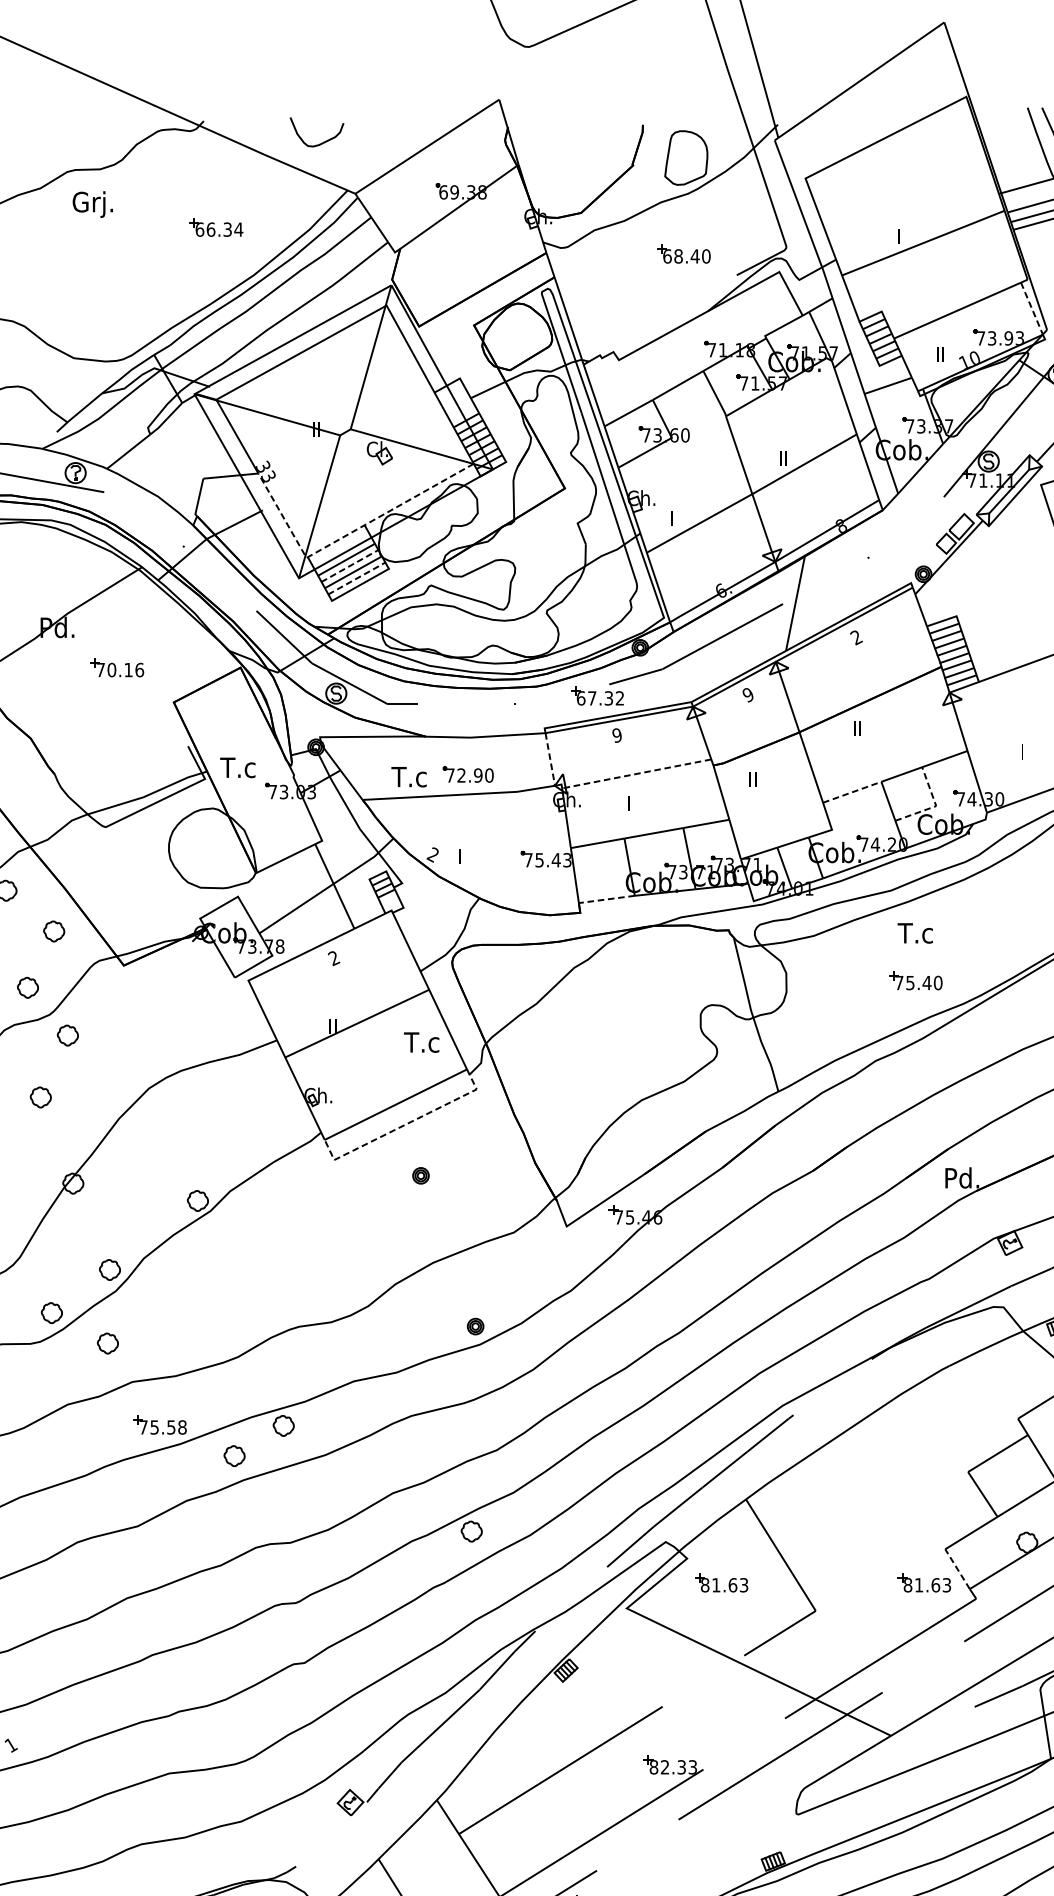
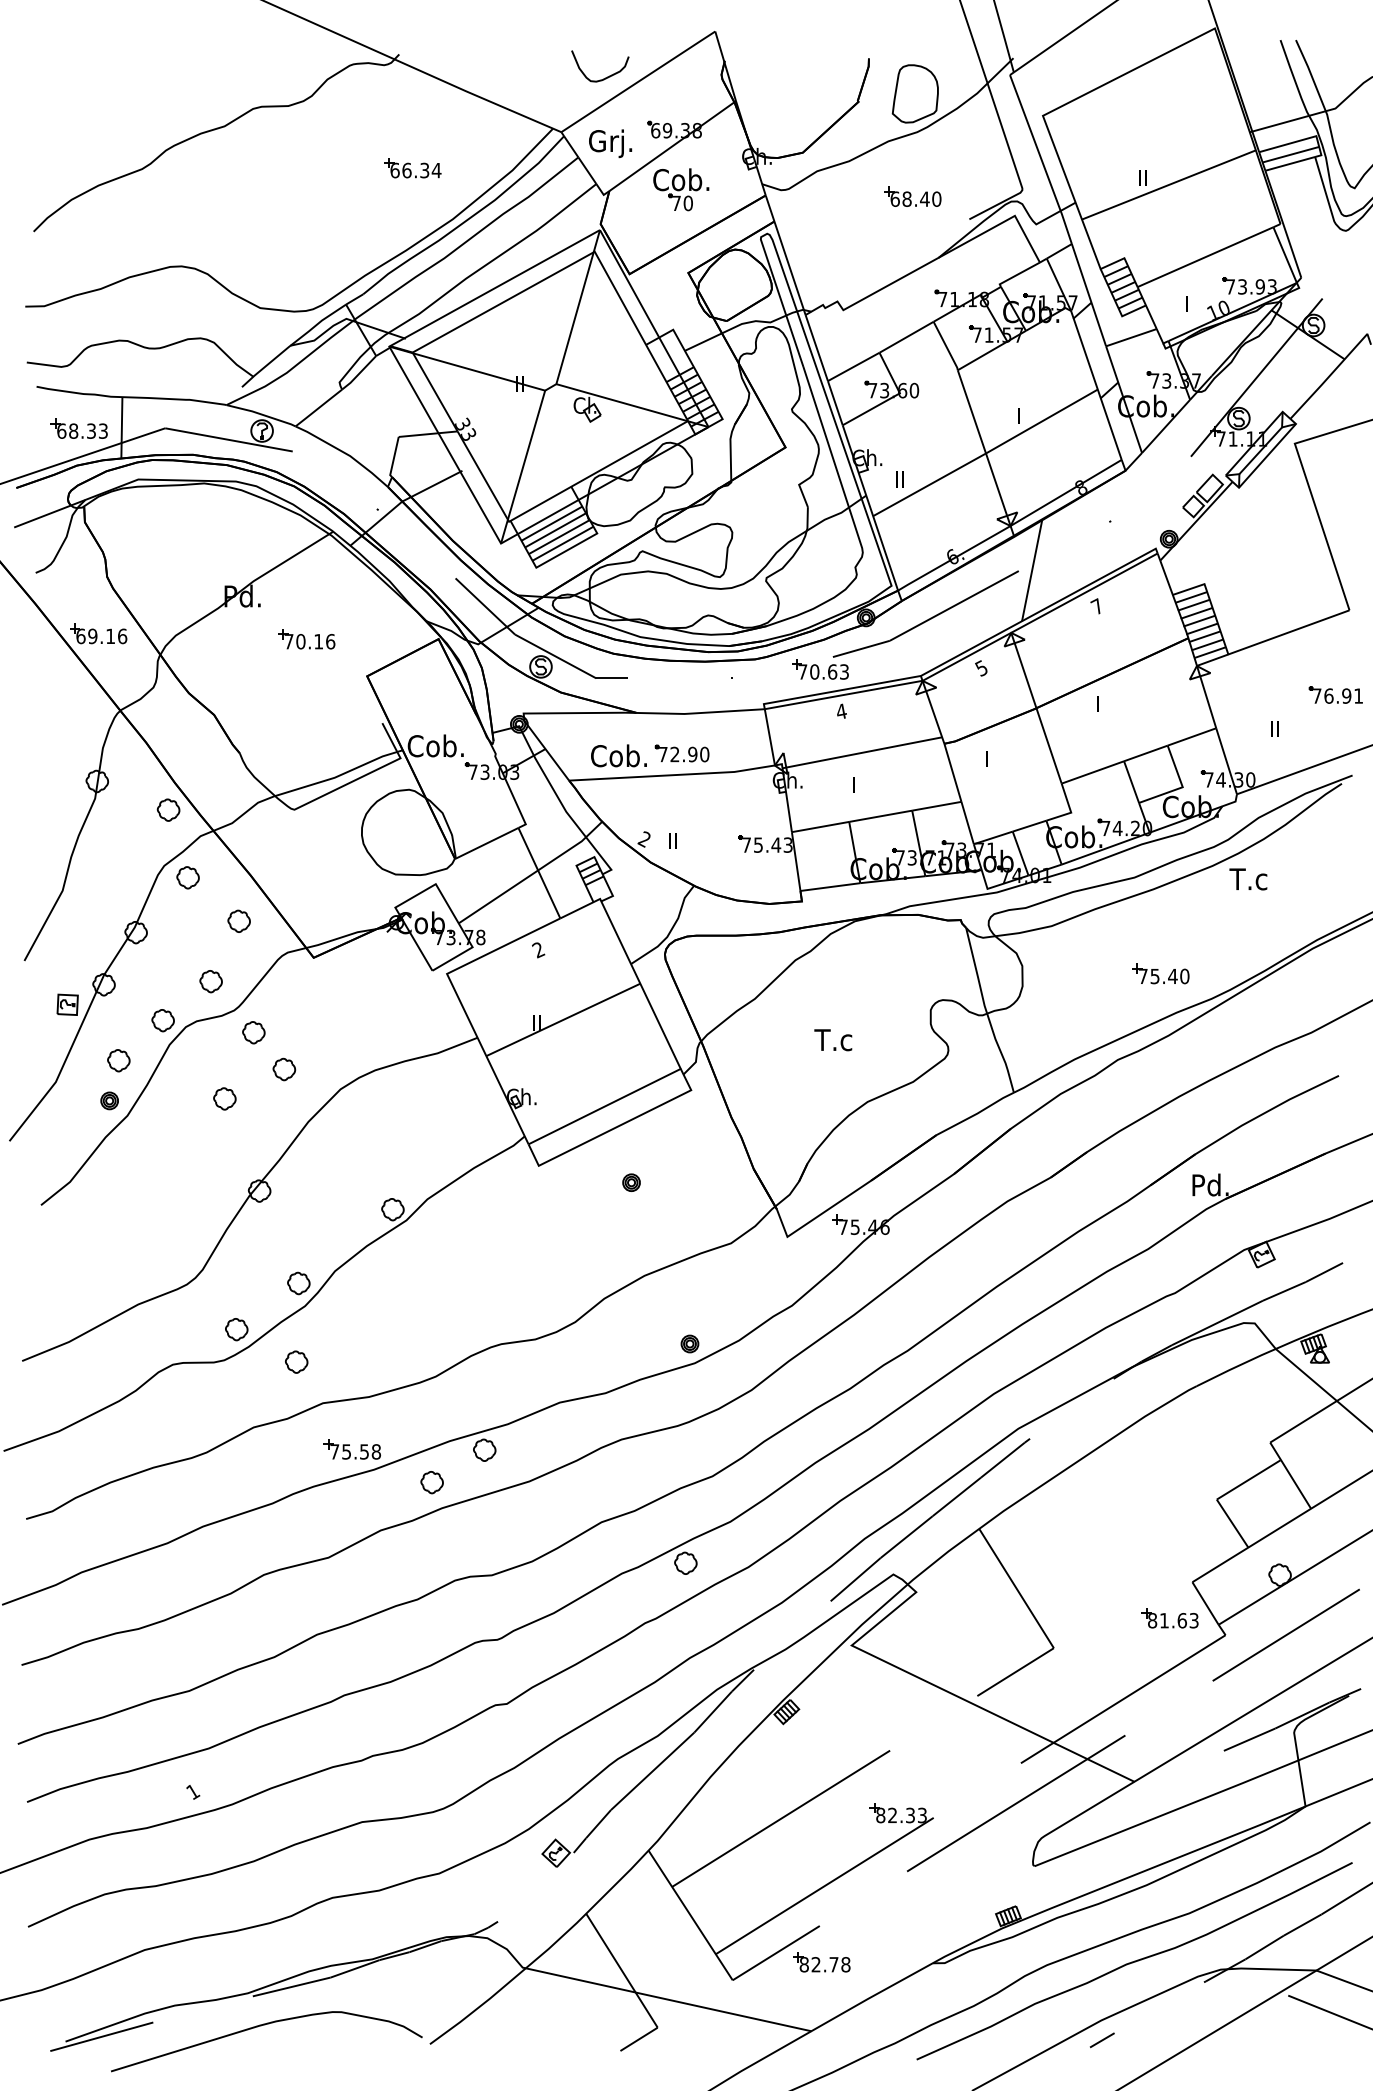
curve: (321, 142) -> (605, 77), moved
text: (92, 204) -> (610, 143), moved
text: (898, 236) -> (1142, 177), I -> II
part: (467, 247) -> (681, 189), added
line: (1032, 309) -> (1285, 255), dashed -> solid
text: (939, 353) -> (1186, 303), II -> I
text: (782, 458) -> (1018, 415), II -> I
text: (671, 518) -> (899, 479), I -> II
line: (347, 535) -> (552, 497), dashed -> solid
line: (349, 566) -> (555, 530), dashed -> solid
line: (357, 578) -> (563, 543), dashed -> solid
text: (856, 637) -> (1097, 606), 2 -> 7
text: (748, 695) -> (981, 668), 9 -> 5
text: (600, 697) -> (823, 671), 67.32 -> 70.63
text: (857, 727) -> (1098, 703), II -> I
text: (617, 735) -> (841, 711), 9 -> 4
text: (1022, 751) -> (1274, 728), I -> II
line: (549, 759) -> (769, 737), dashed -> solid
text: (237, 767) -> (435, 745), T.c -> Cob.
line: (635, 773) -> (861, 752), dashed -> solid
text: (408, 776) -> (618, 755), T.c -> Cob.
text: (752, 779) -> (986, 758), II -> I
line: (852, 792) -> (1093, 772), dashed -> solid
line: (936, 806) -> (1182, 787), dashed -> solid
text: (459, 855) -> (672, 840), I -> II
line: (606, 899) -> (829, 887), dashed -> solid
text: (915, 933) -> (1248, 879), moved
text: (421, 1042) -> (833, 1040), moved
part: (96, 1069) -> (284, 1069), added
line: (405, 1125) -> (614, 1128), dashed -> solid
line: (957, 1569) -> (1205, 1603), dashed -> solid
part: (721, 1583) -> (952, 1618), removed

